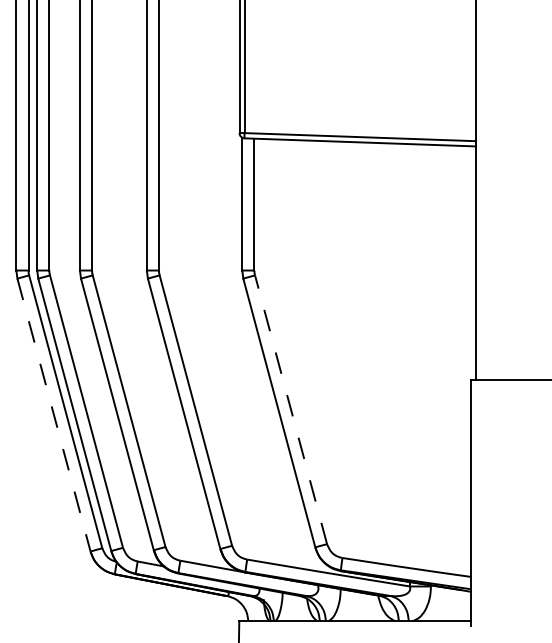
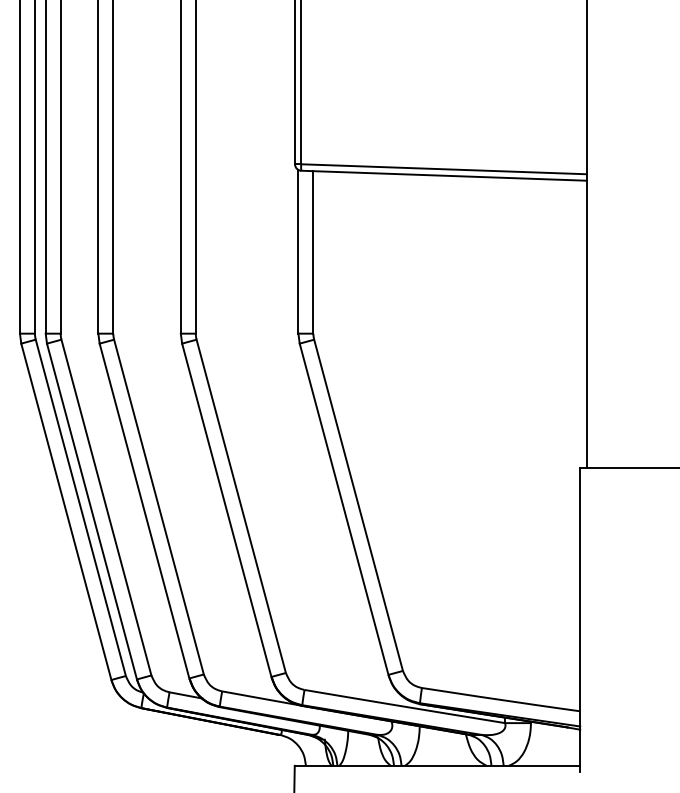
line: (290, 409) -> (357, 504), dashed -> solid
line: (54, 415) -> (66, 512), dashed -> solid

